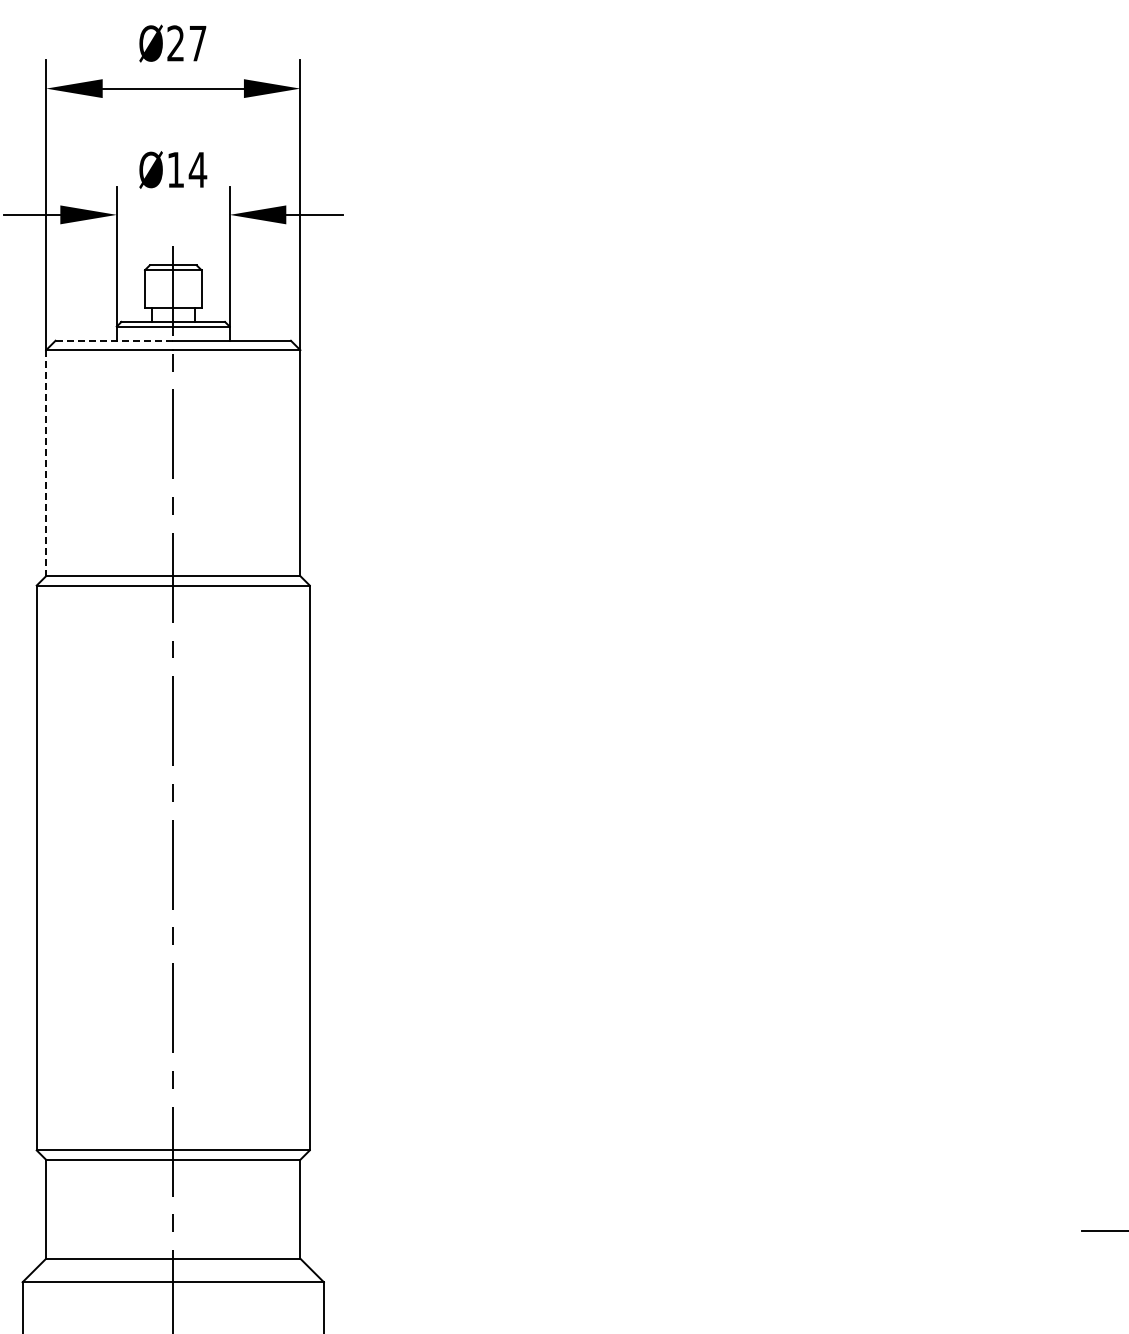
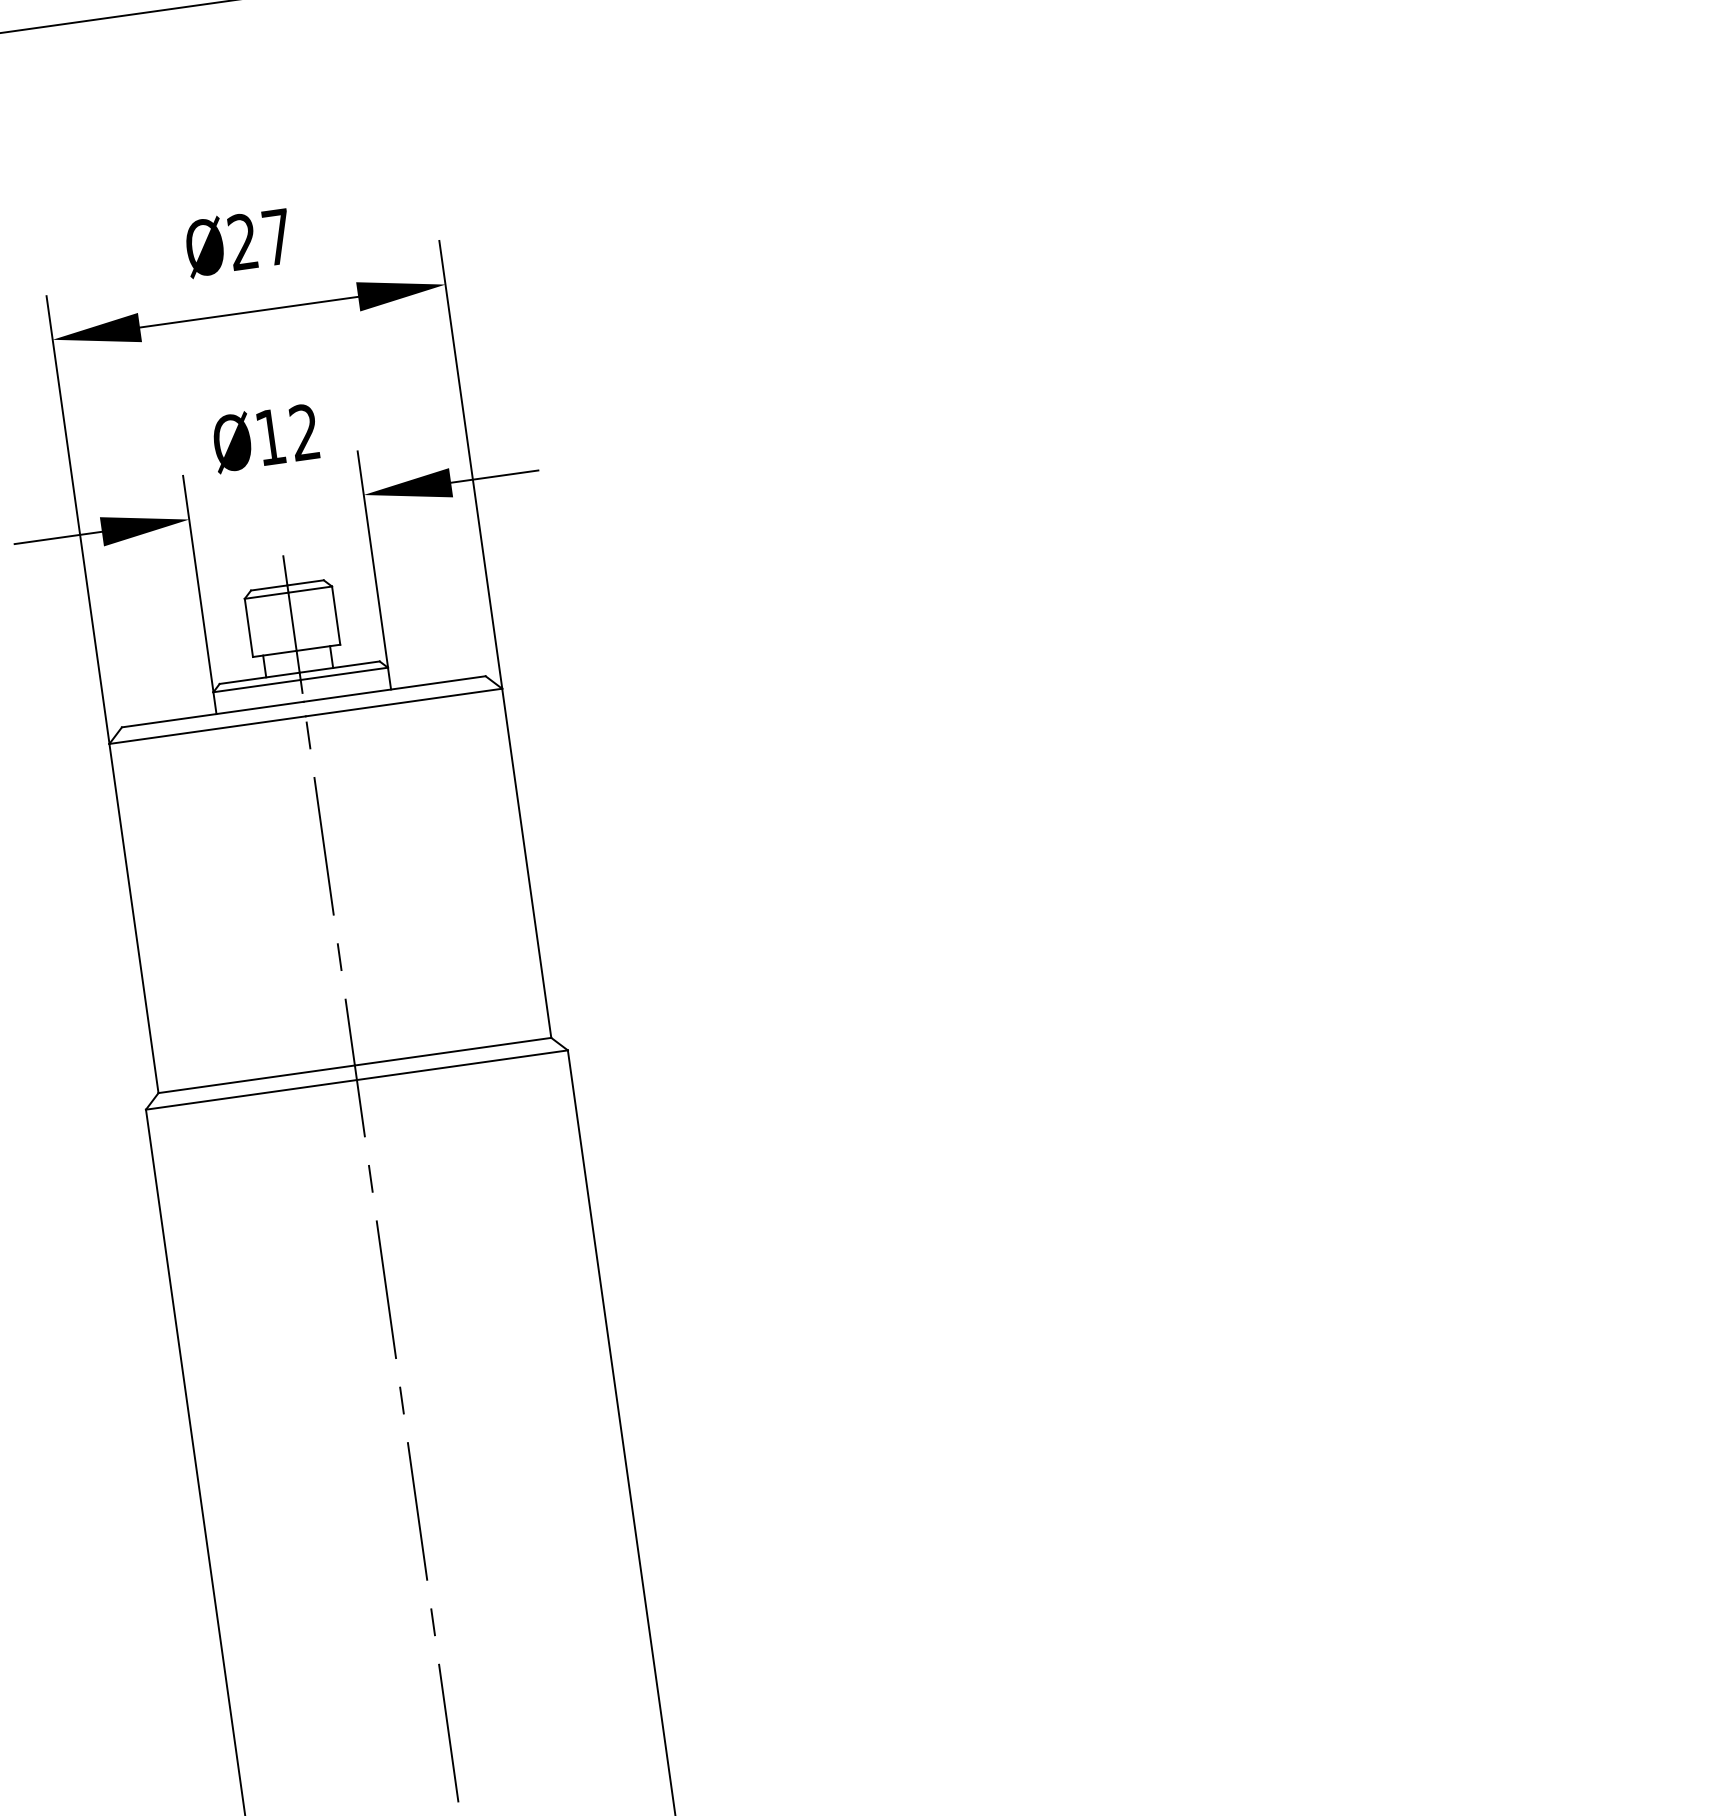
text: (197, 169) -> (304, 431), Ø14 -> Ø12
line: (114, 340) -> (212, 714), dashed -> solid
line: (46, 463) -> (134, 918), dashed -> solid

